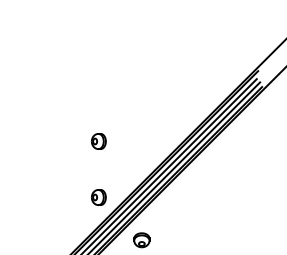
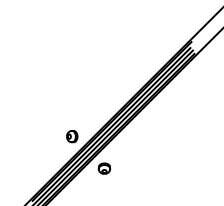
part: (99, 141) -> (72, 94), removed

